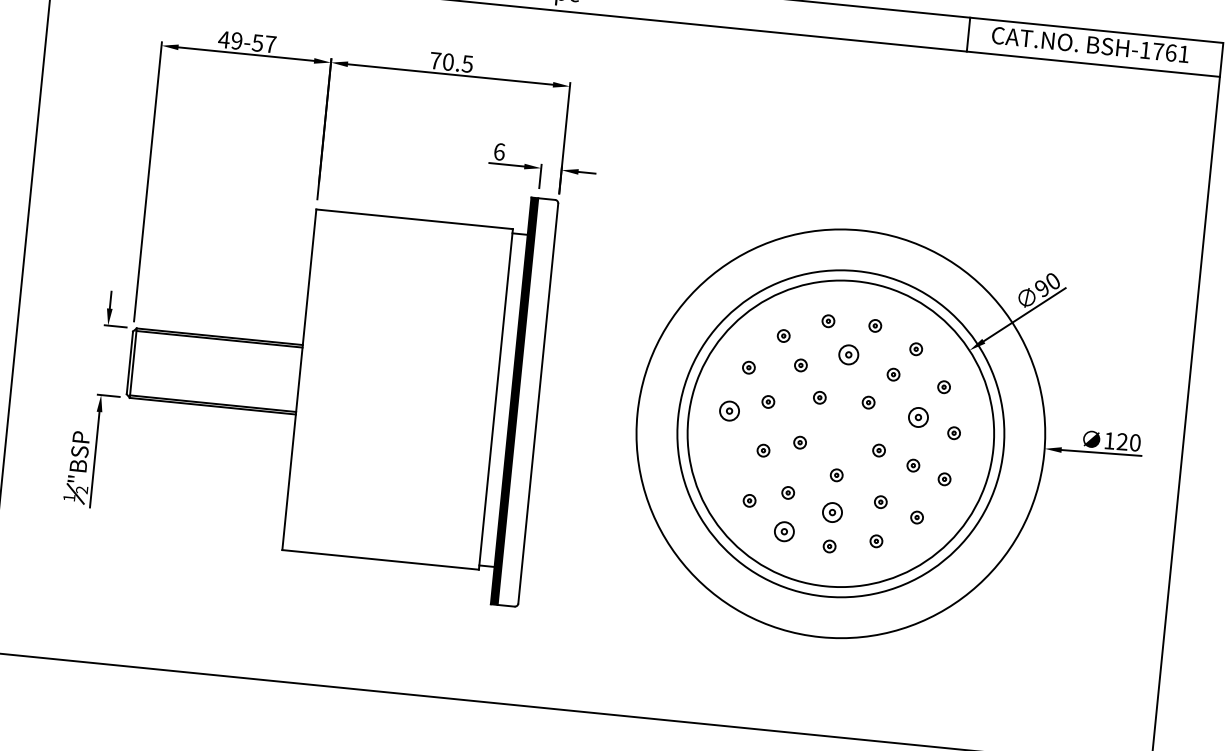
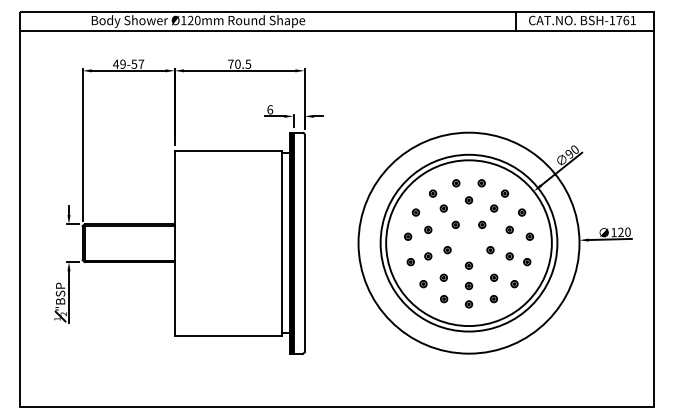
part: (847, 355) -> (468, 200), size x0.62
part: (730, 410) -> (408, 236), size x0.62
part: (917, 416) -> (509, 229), size x0.62
part: (729, 458) -> (410, 262), added
part: (833, 511) -> (469, 285), size x0.62
part: (785, 532) -> (444, 299), size x0.62

